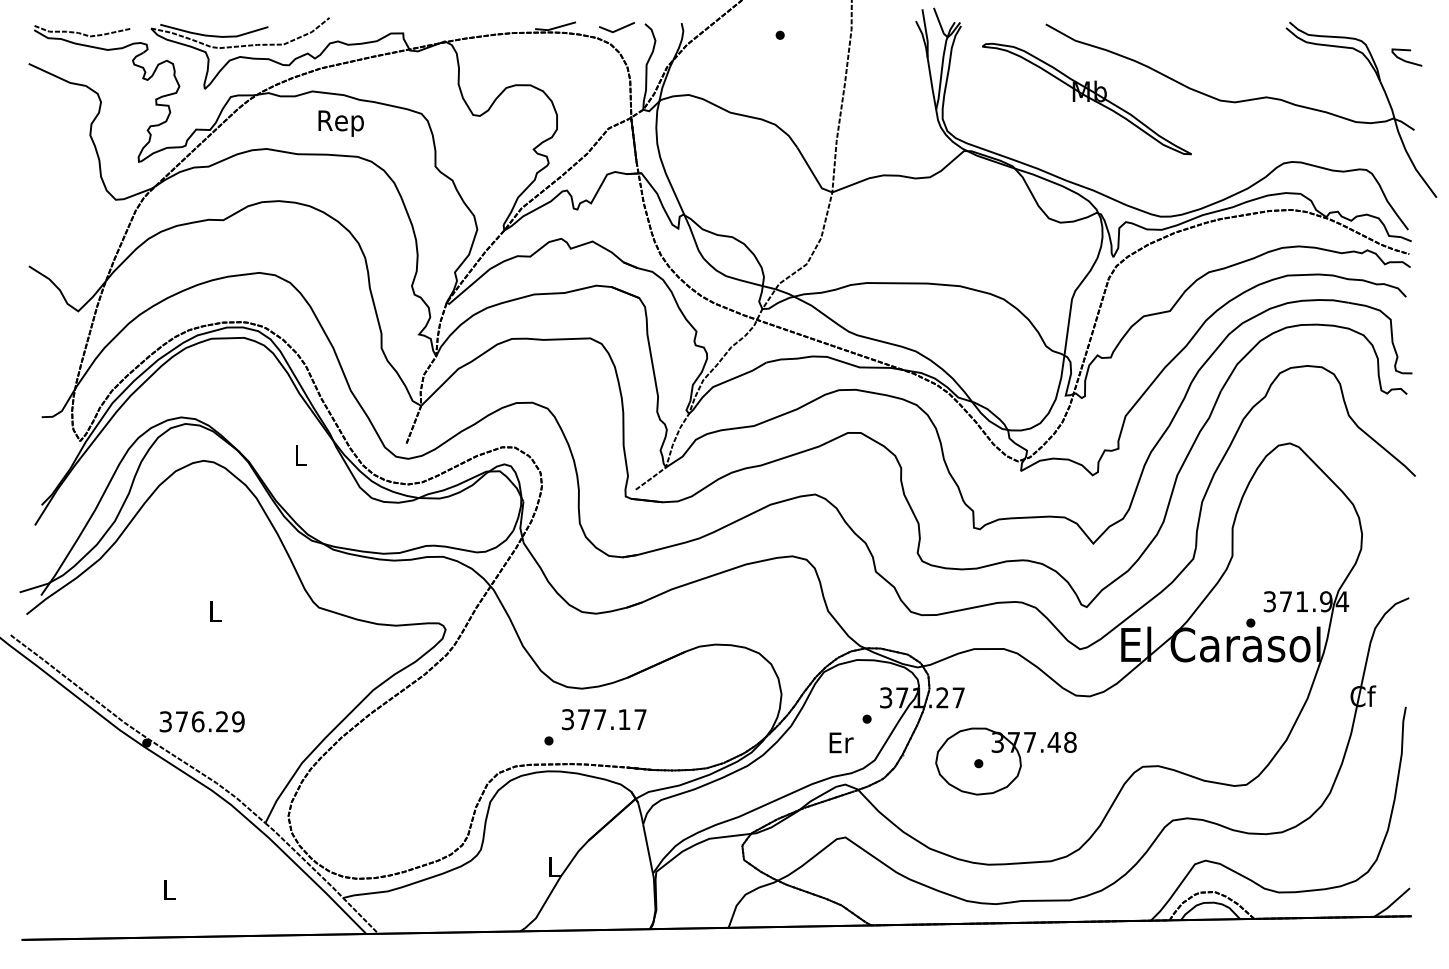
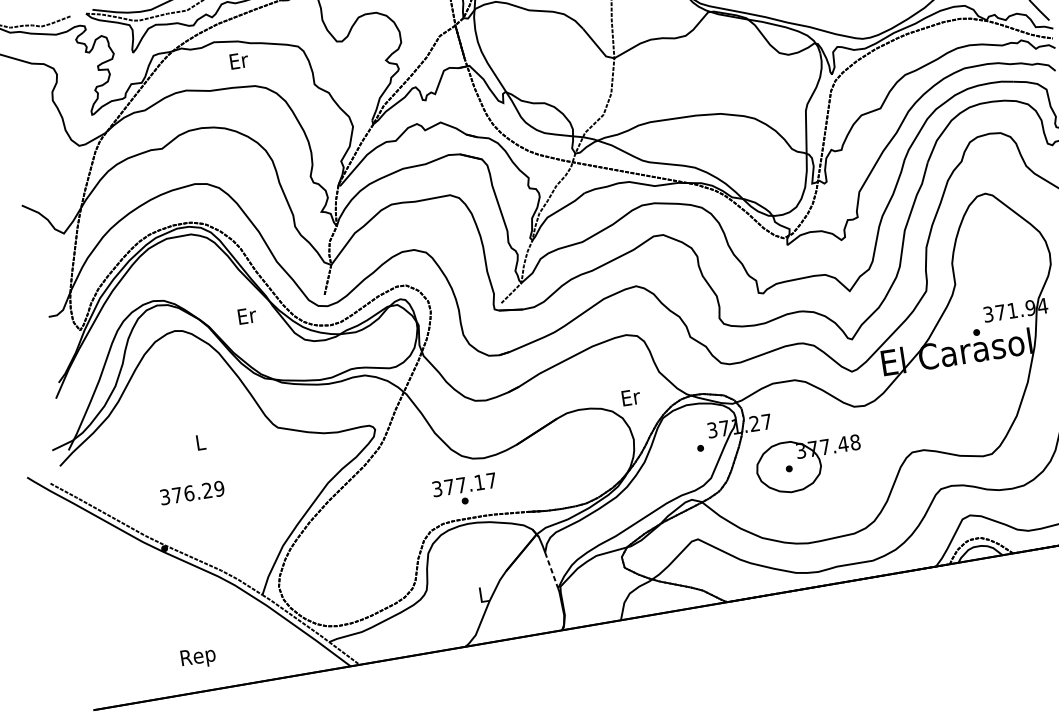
text: (340, 123) -> (238, 63), Rep -> Er
text: (301, 455) -> (247, 315), L -> Er
text: (604, 719) -> (464, 484), moved
text: (201, 721) -> (191, 492), moved
text: (841, 742) -> (631, 397), moved
line: (648, 849) -> (552, 570), solid -> dashed
text: (168, 892) -> (197, 657), L -> Rep

